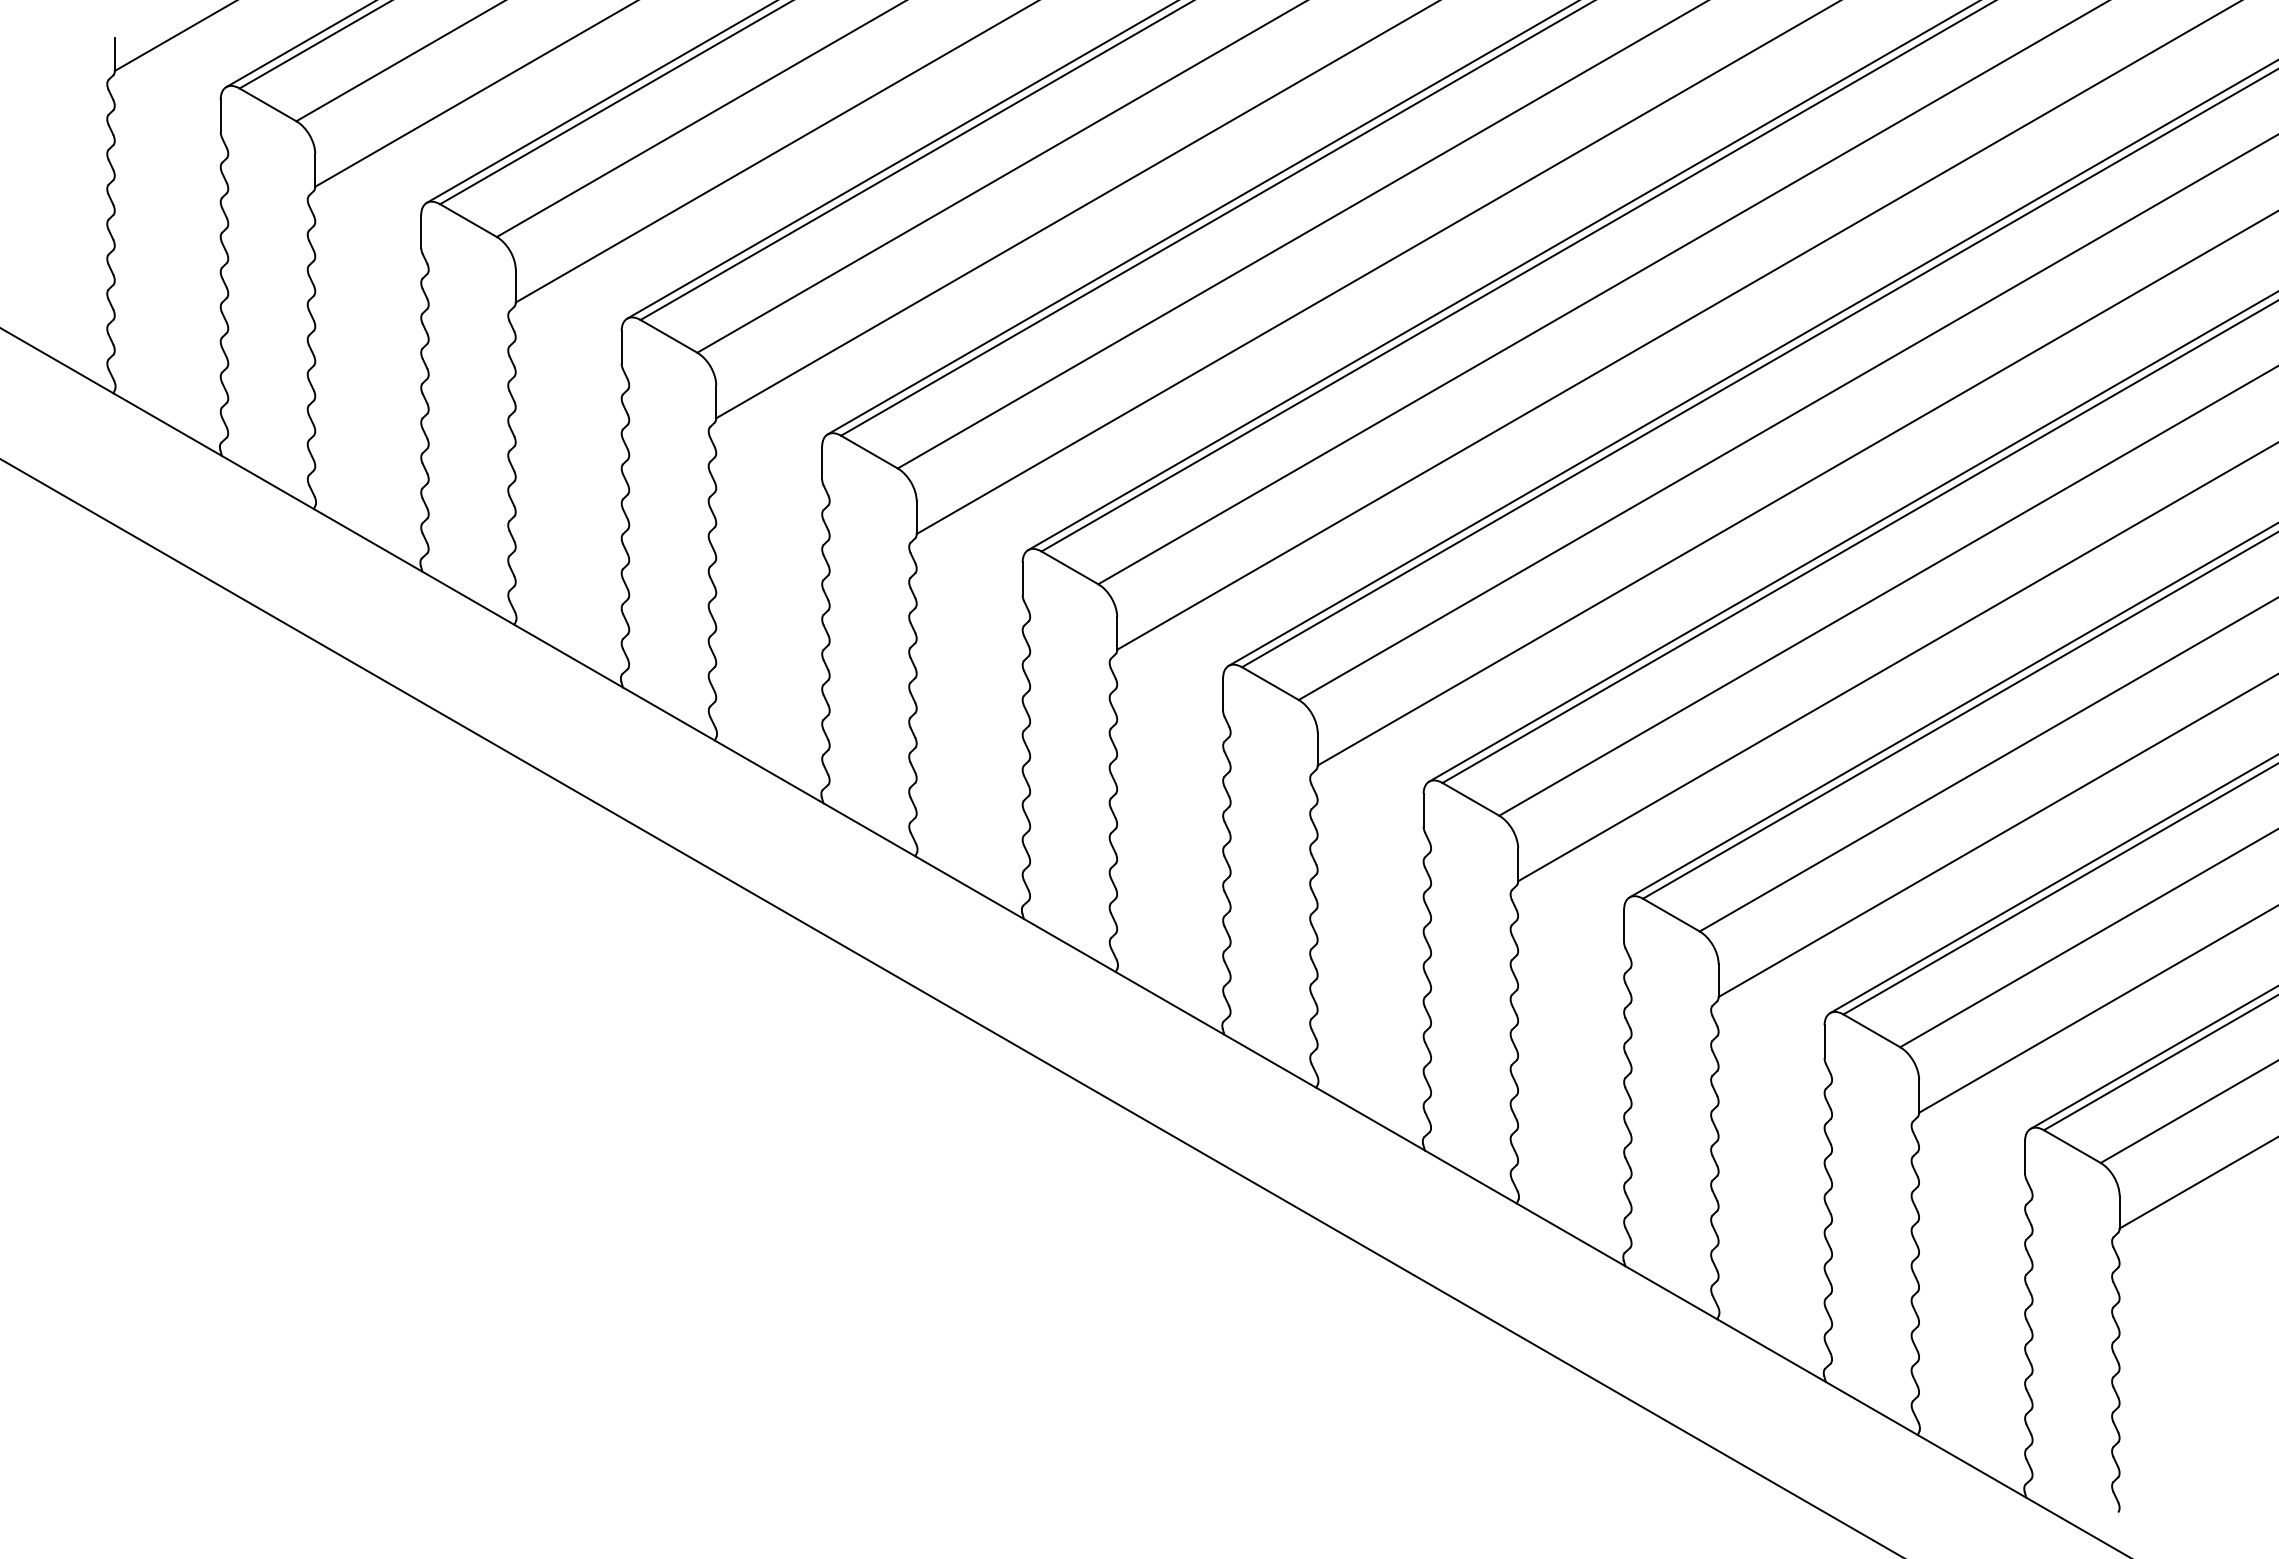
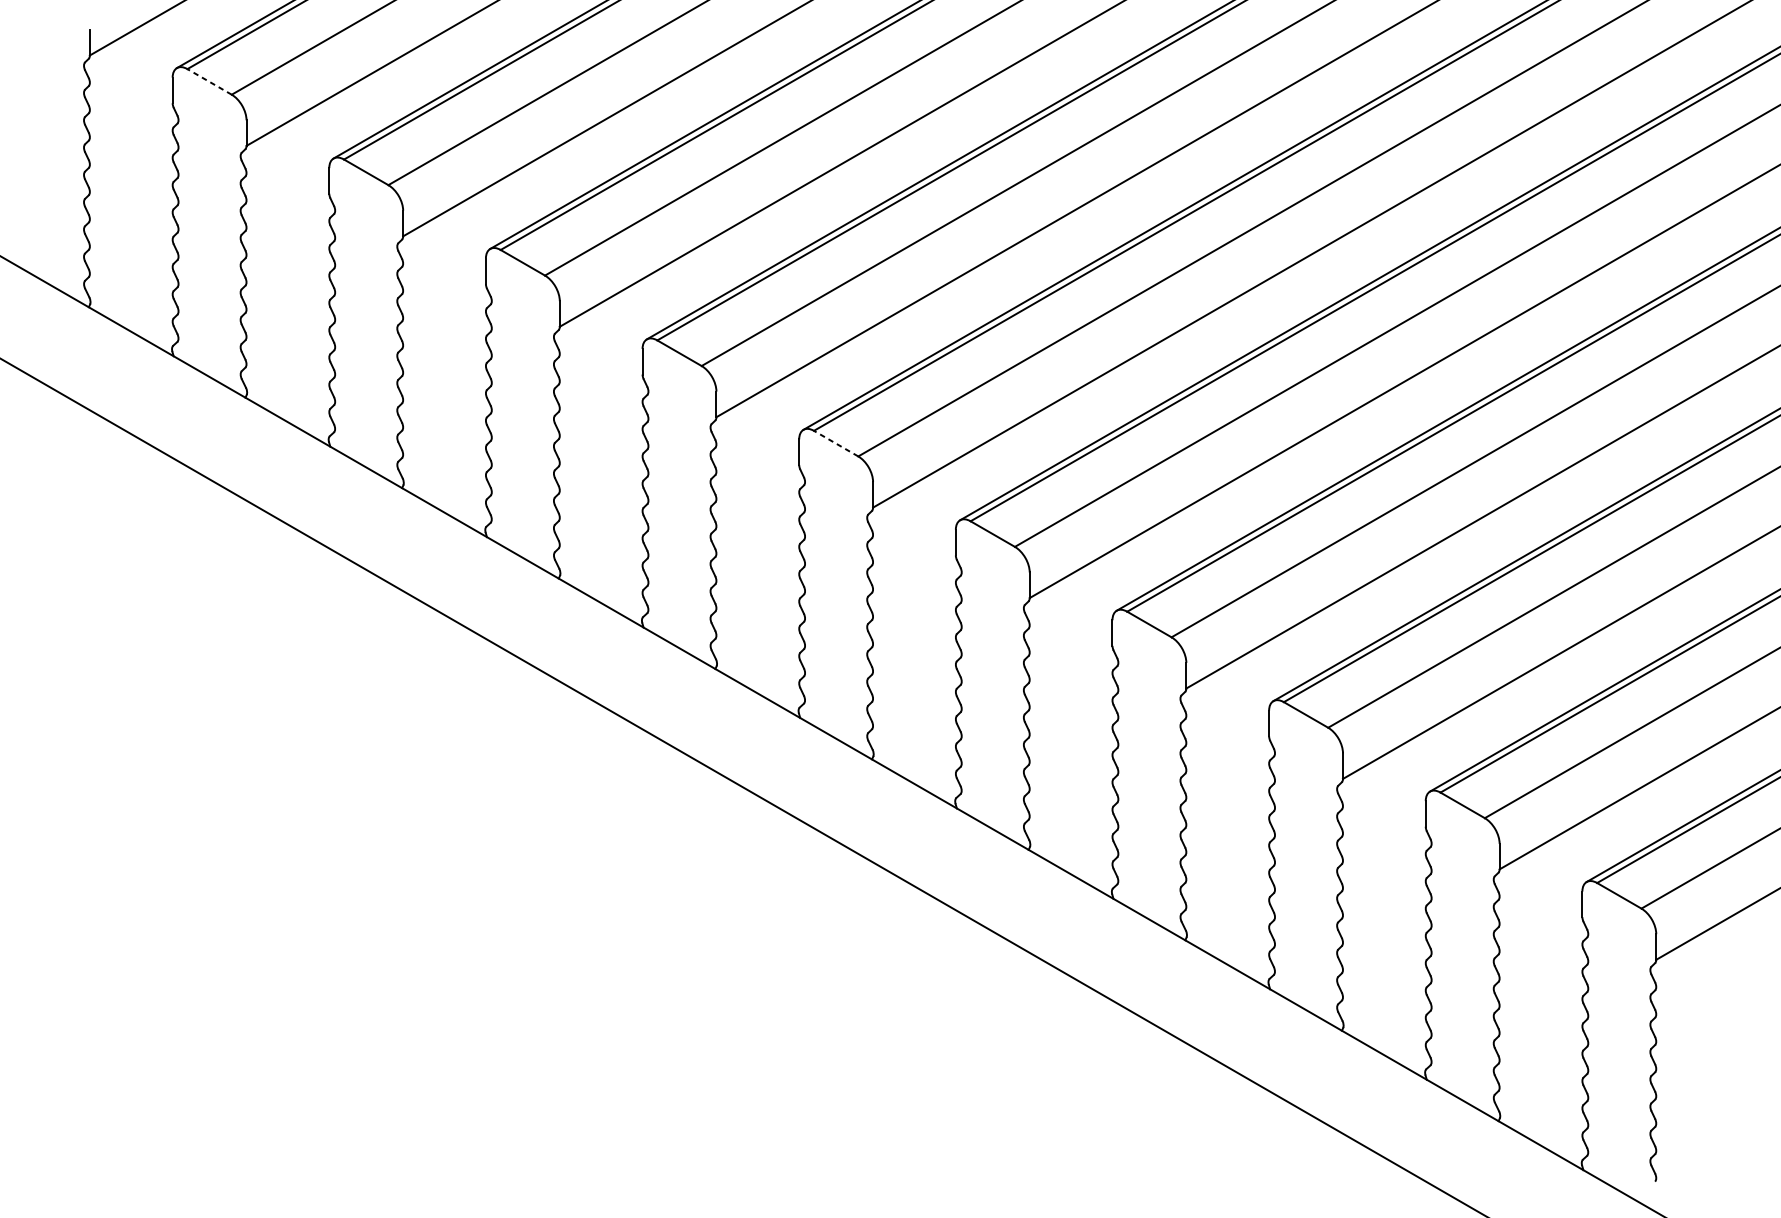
line: (268, 104) -> (209, 81), solid -> dashed
line: (1069, 567) -> (835, 443), solid -> dashed

